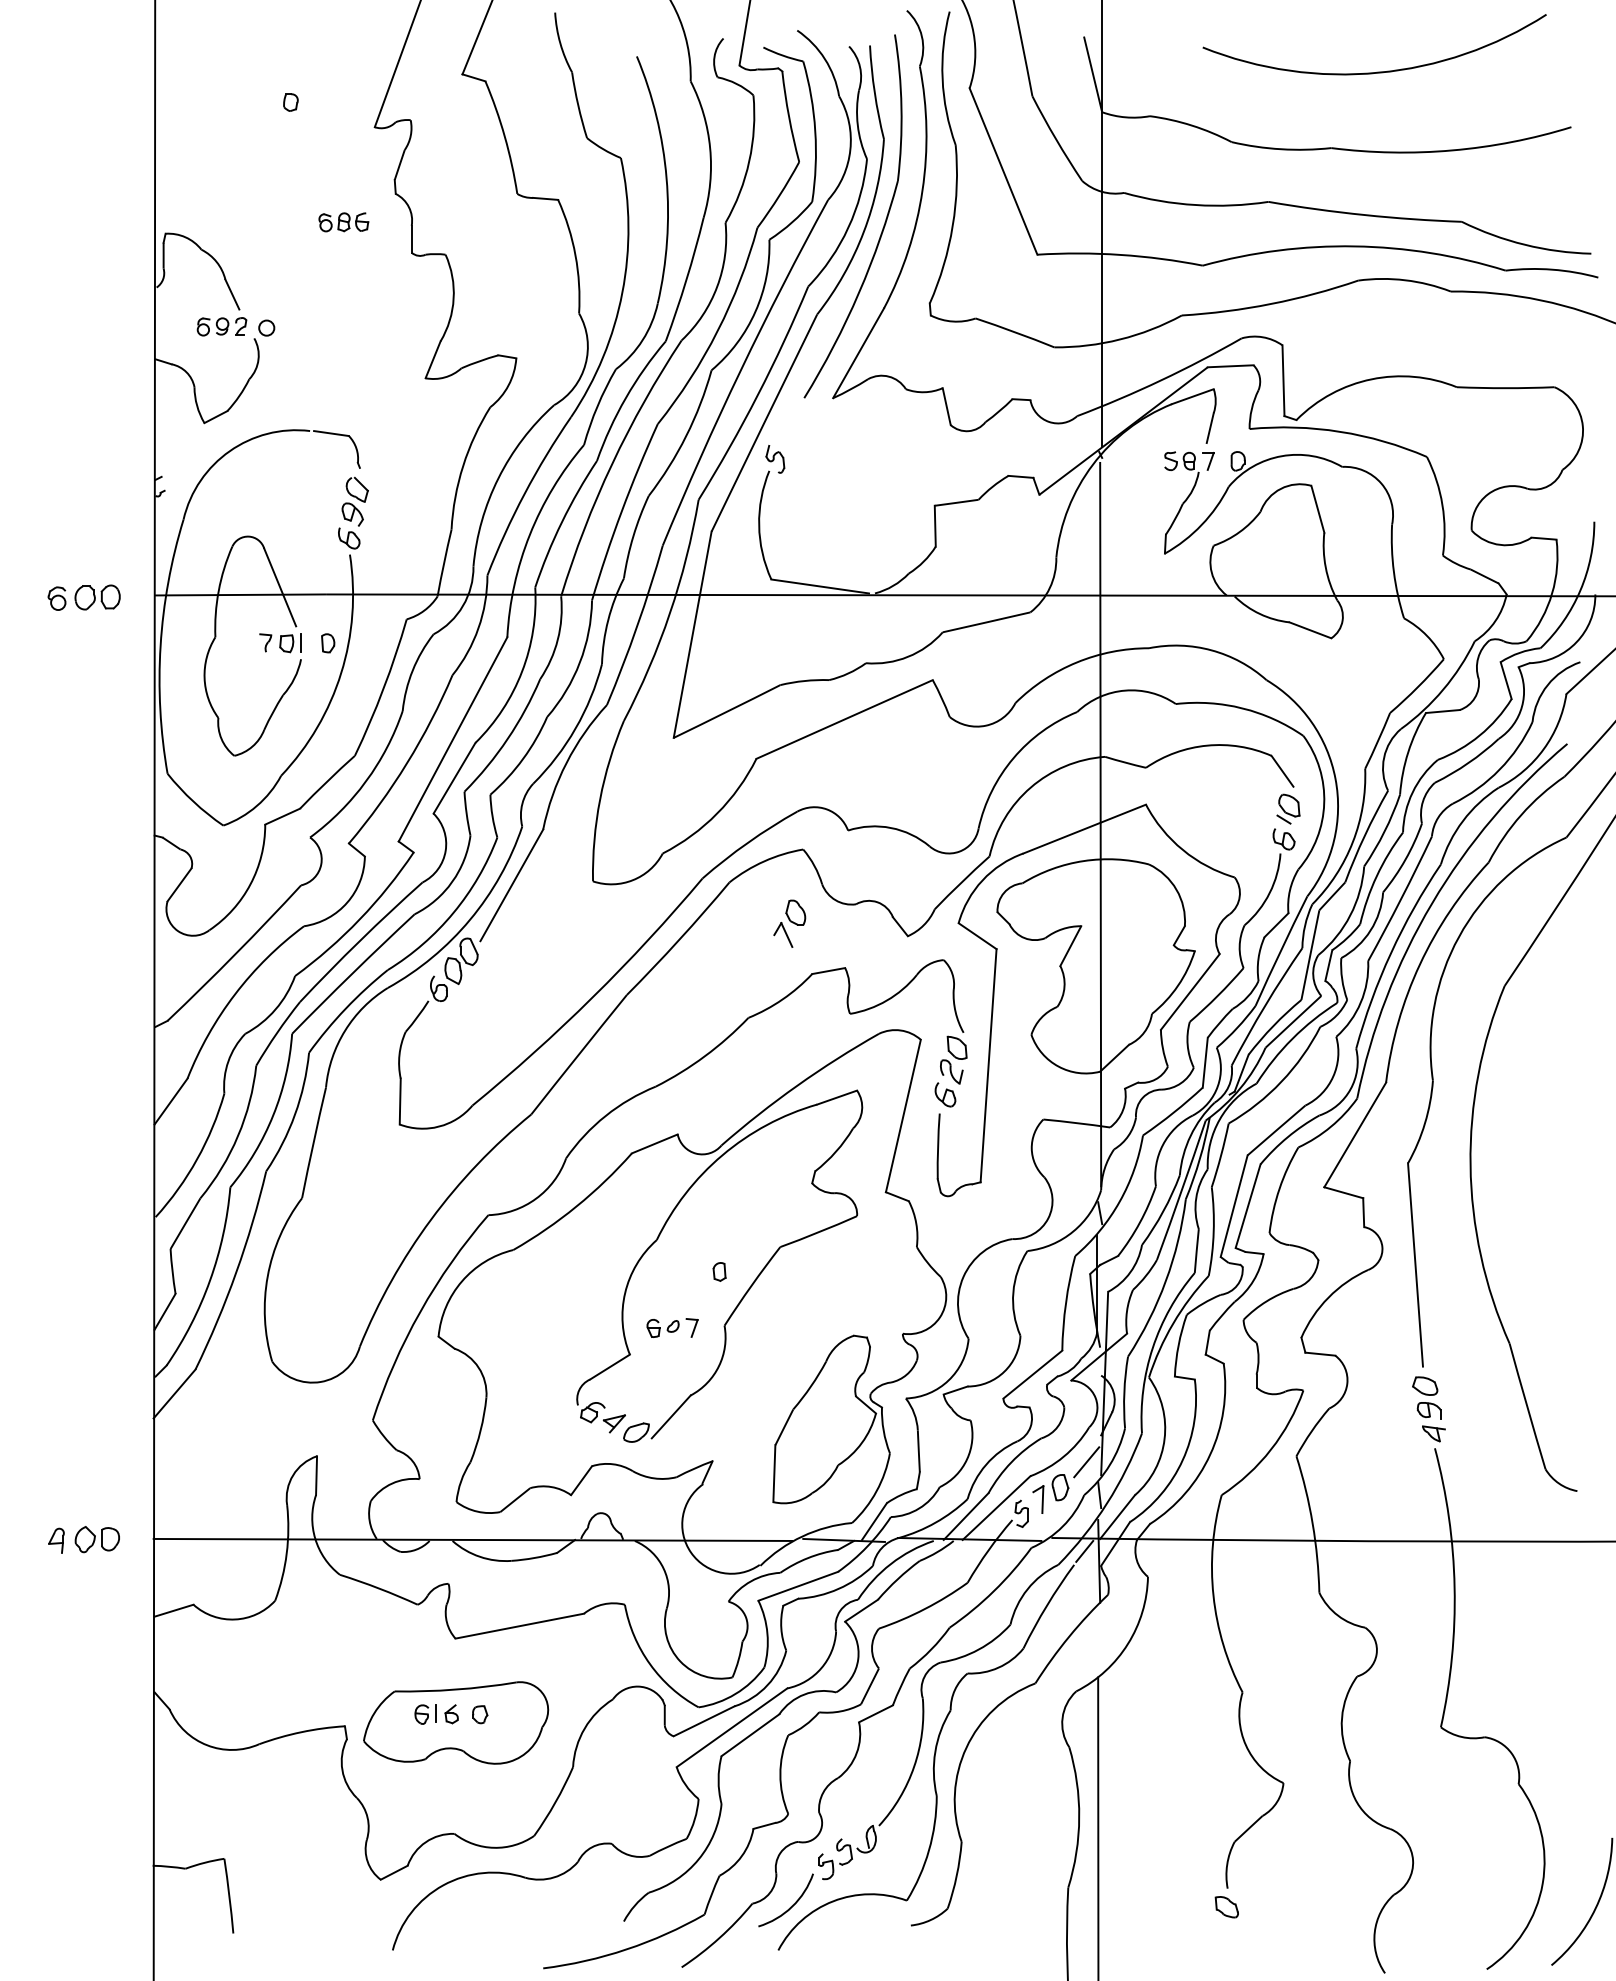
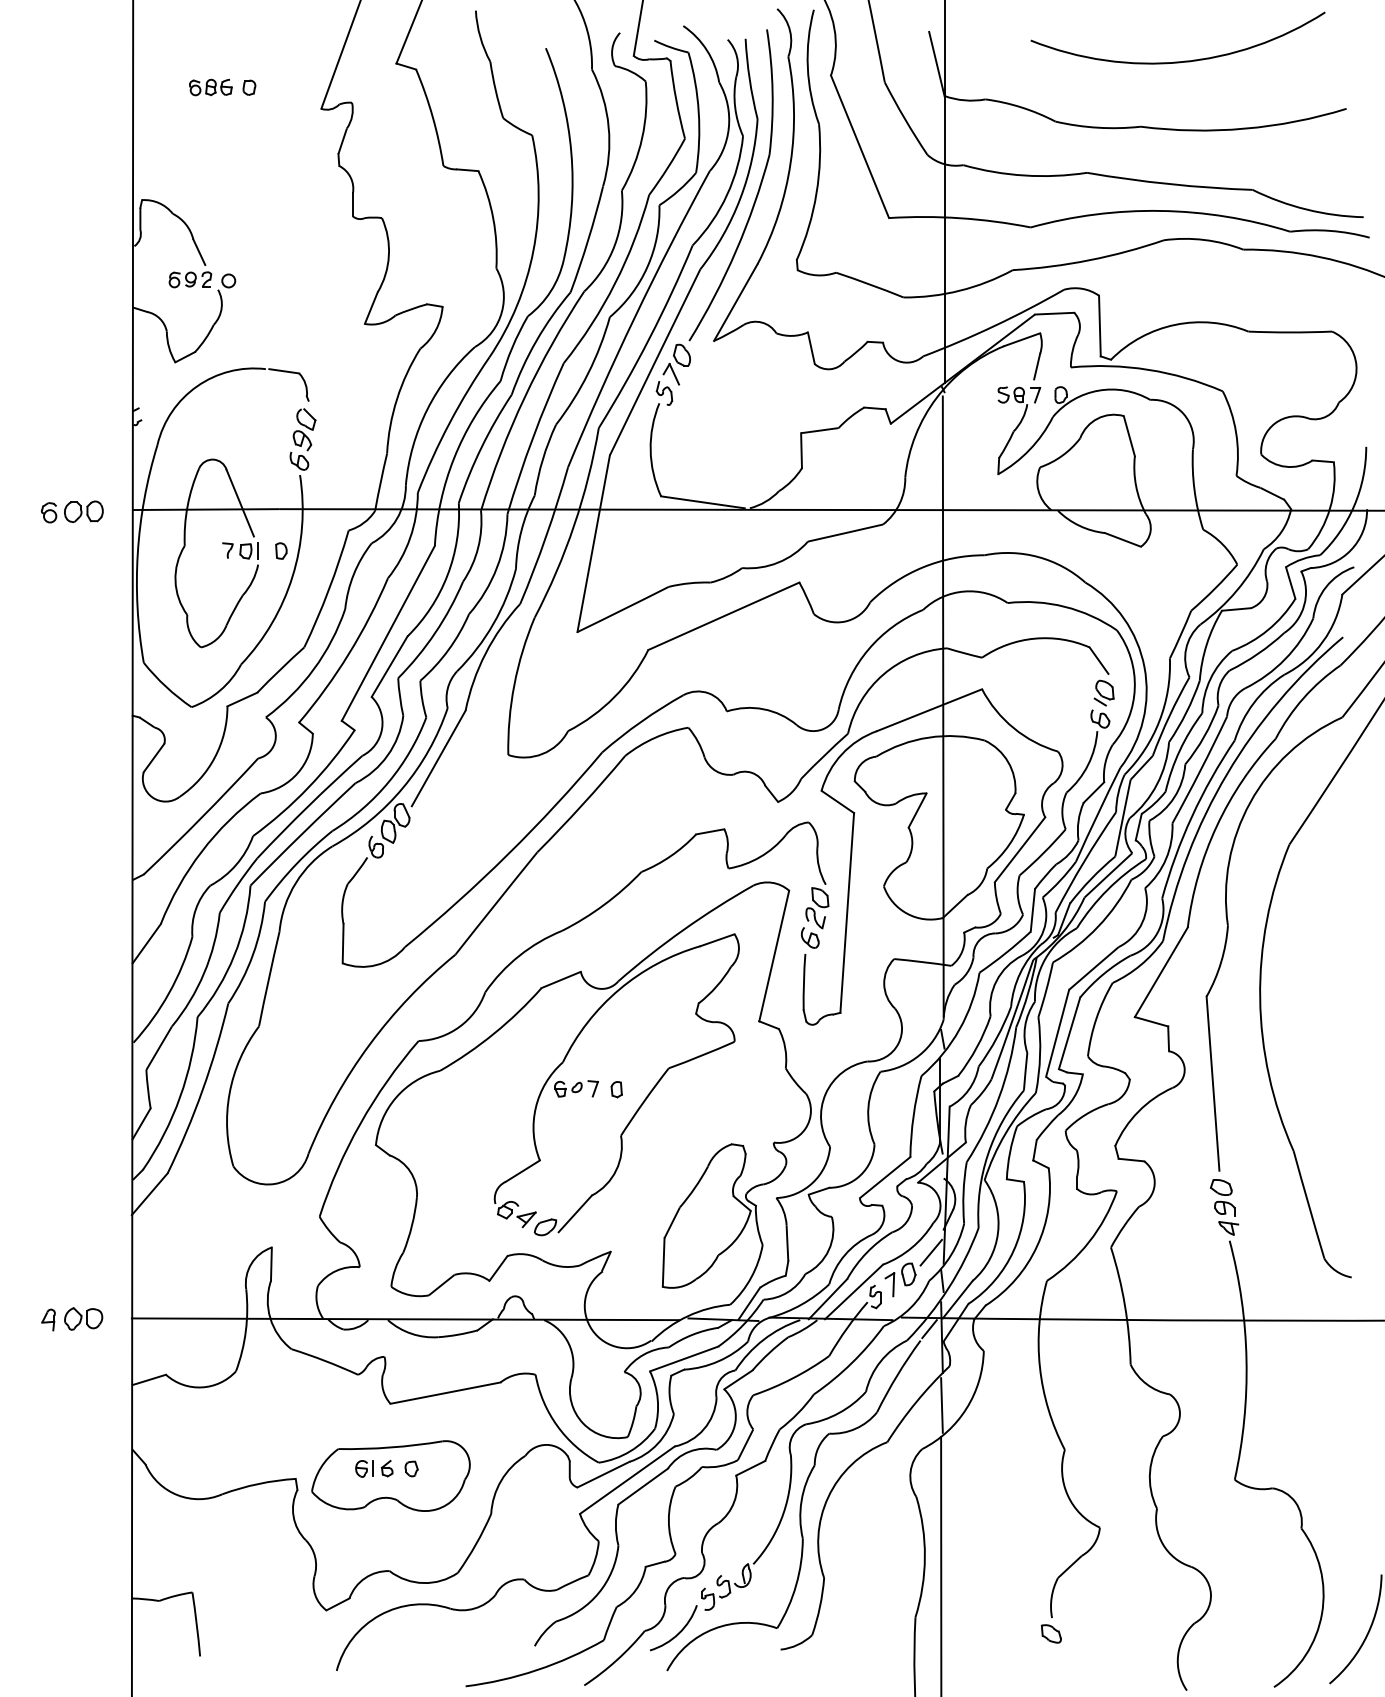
part: (343, 222) -> (210, 87), moved
part: (789, 923) -> (676, 364), moved
part: (672, 1327) -> (576, 1088), moved
line: (1099, 1640) -> (942, 1405), added

